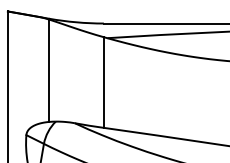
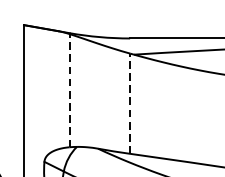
line: (49, 70) -> (69, 90), solid -> dashed
line: (103, 82) -> (129, 103), solid -> dashed

